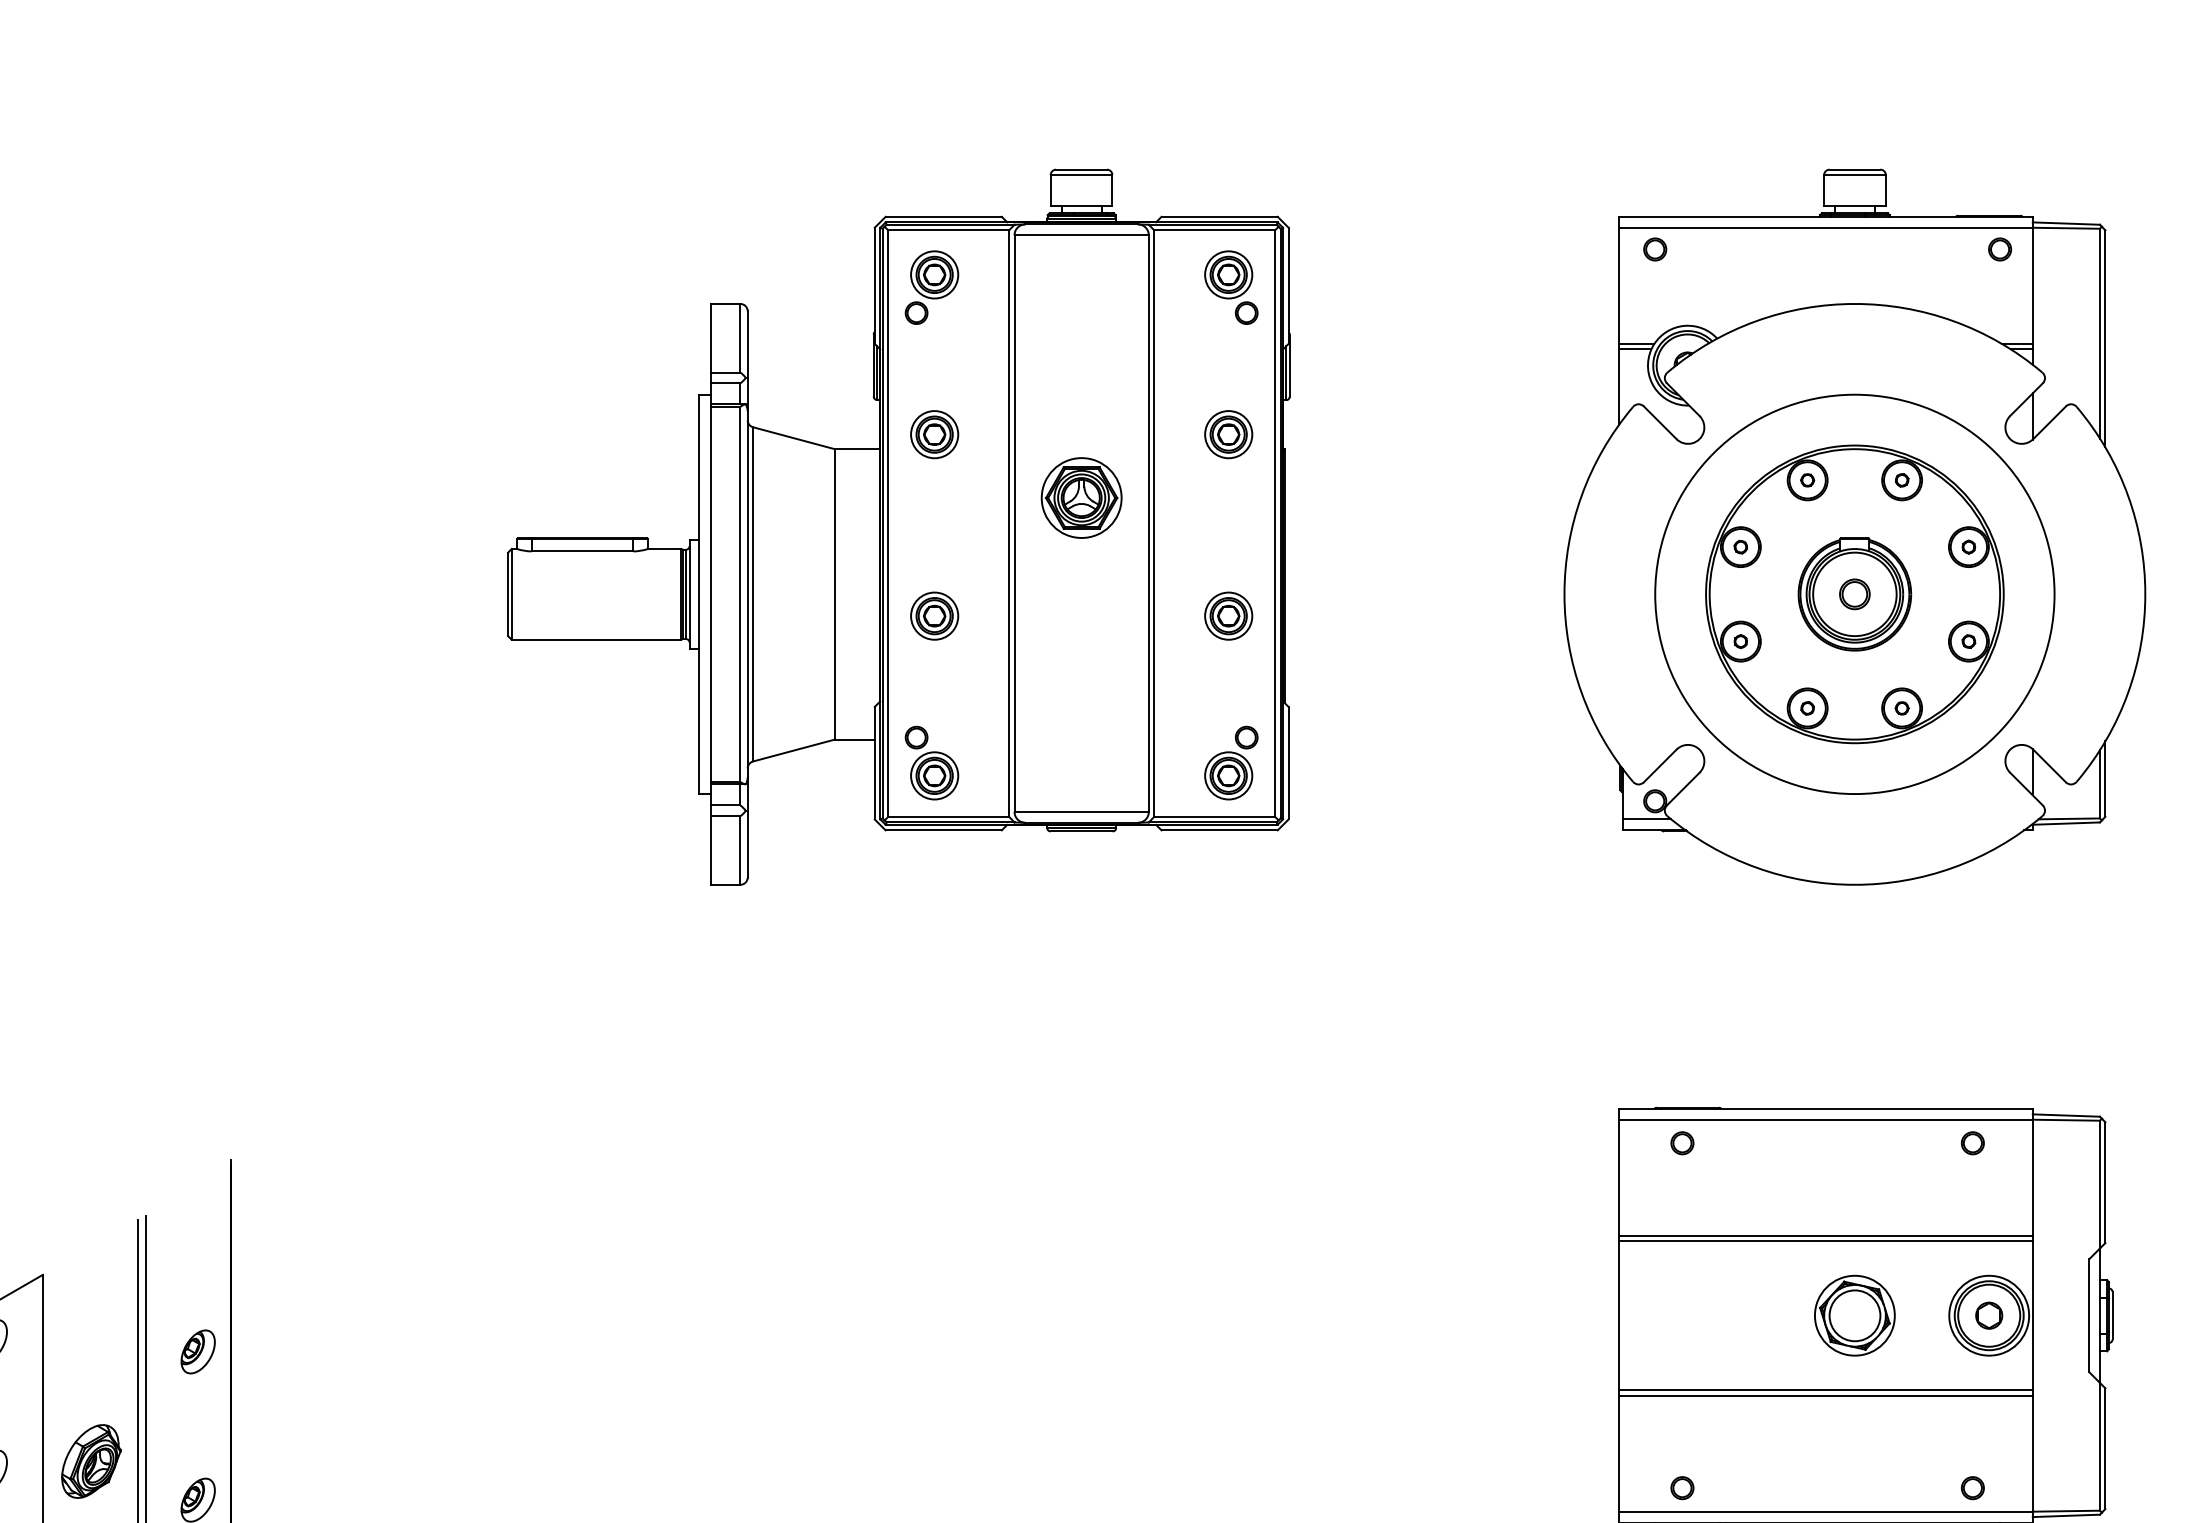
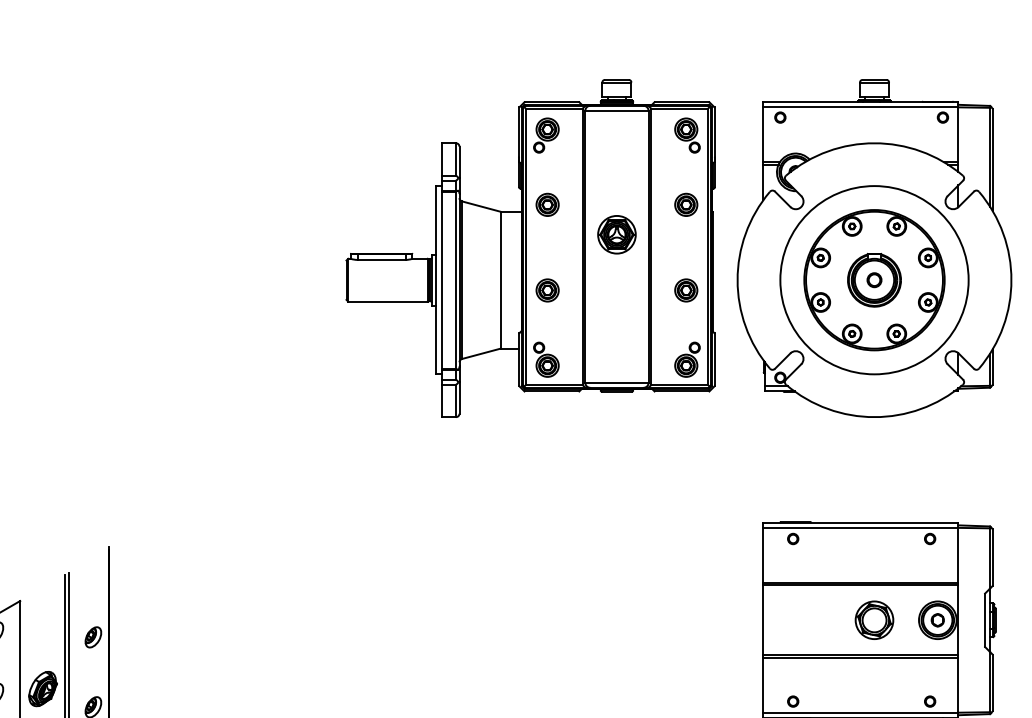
part: (898, 527) -> (530, 248), moved

